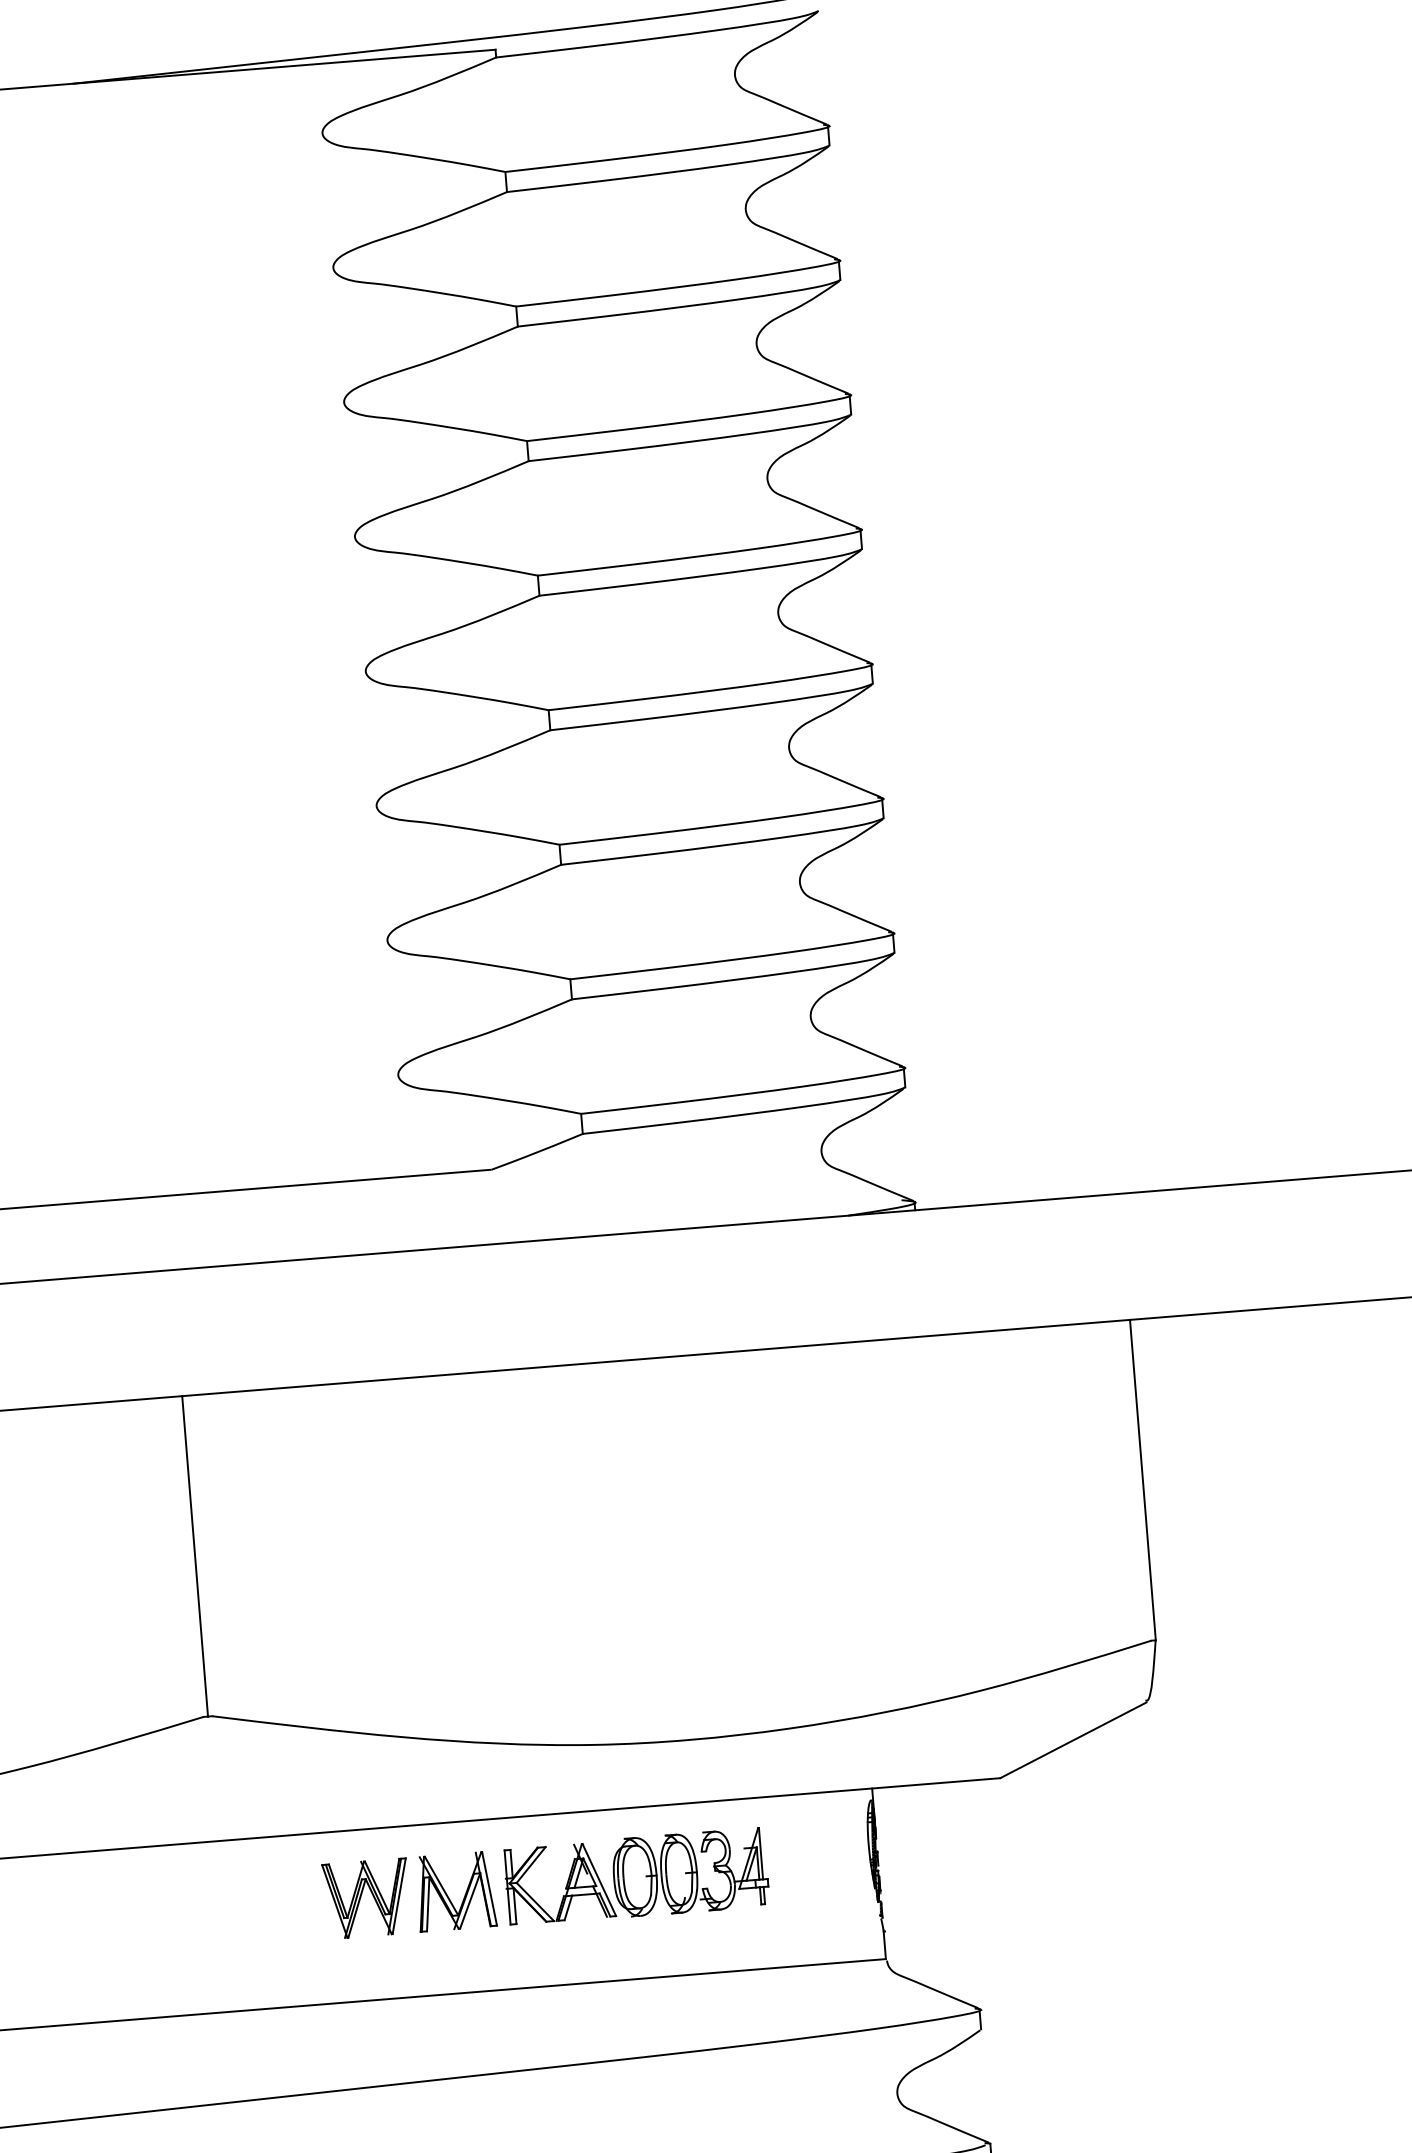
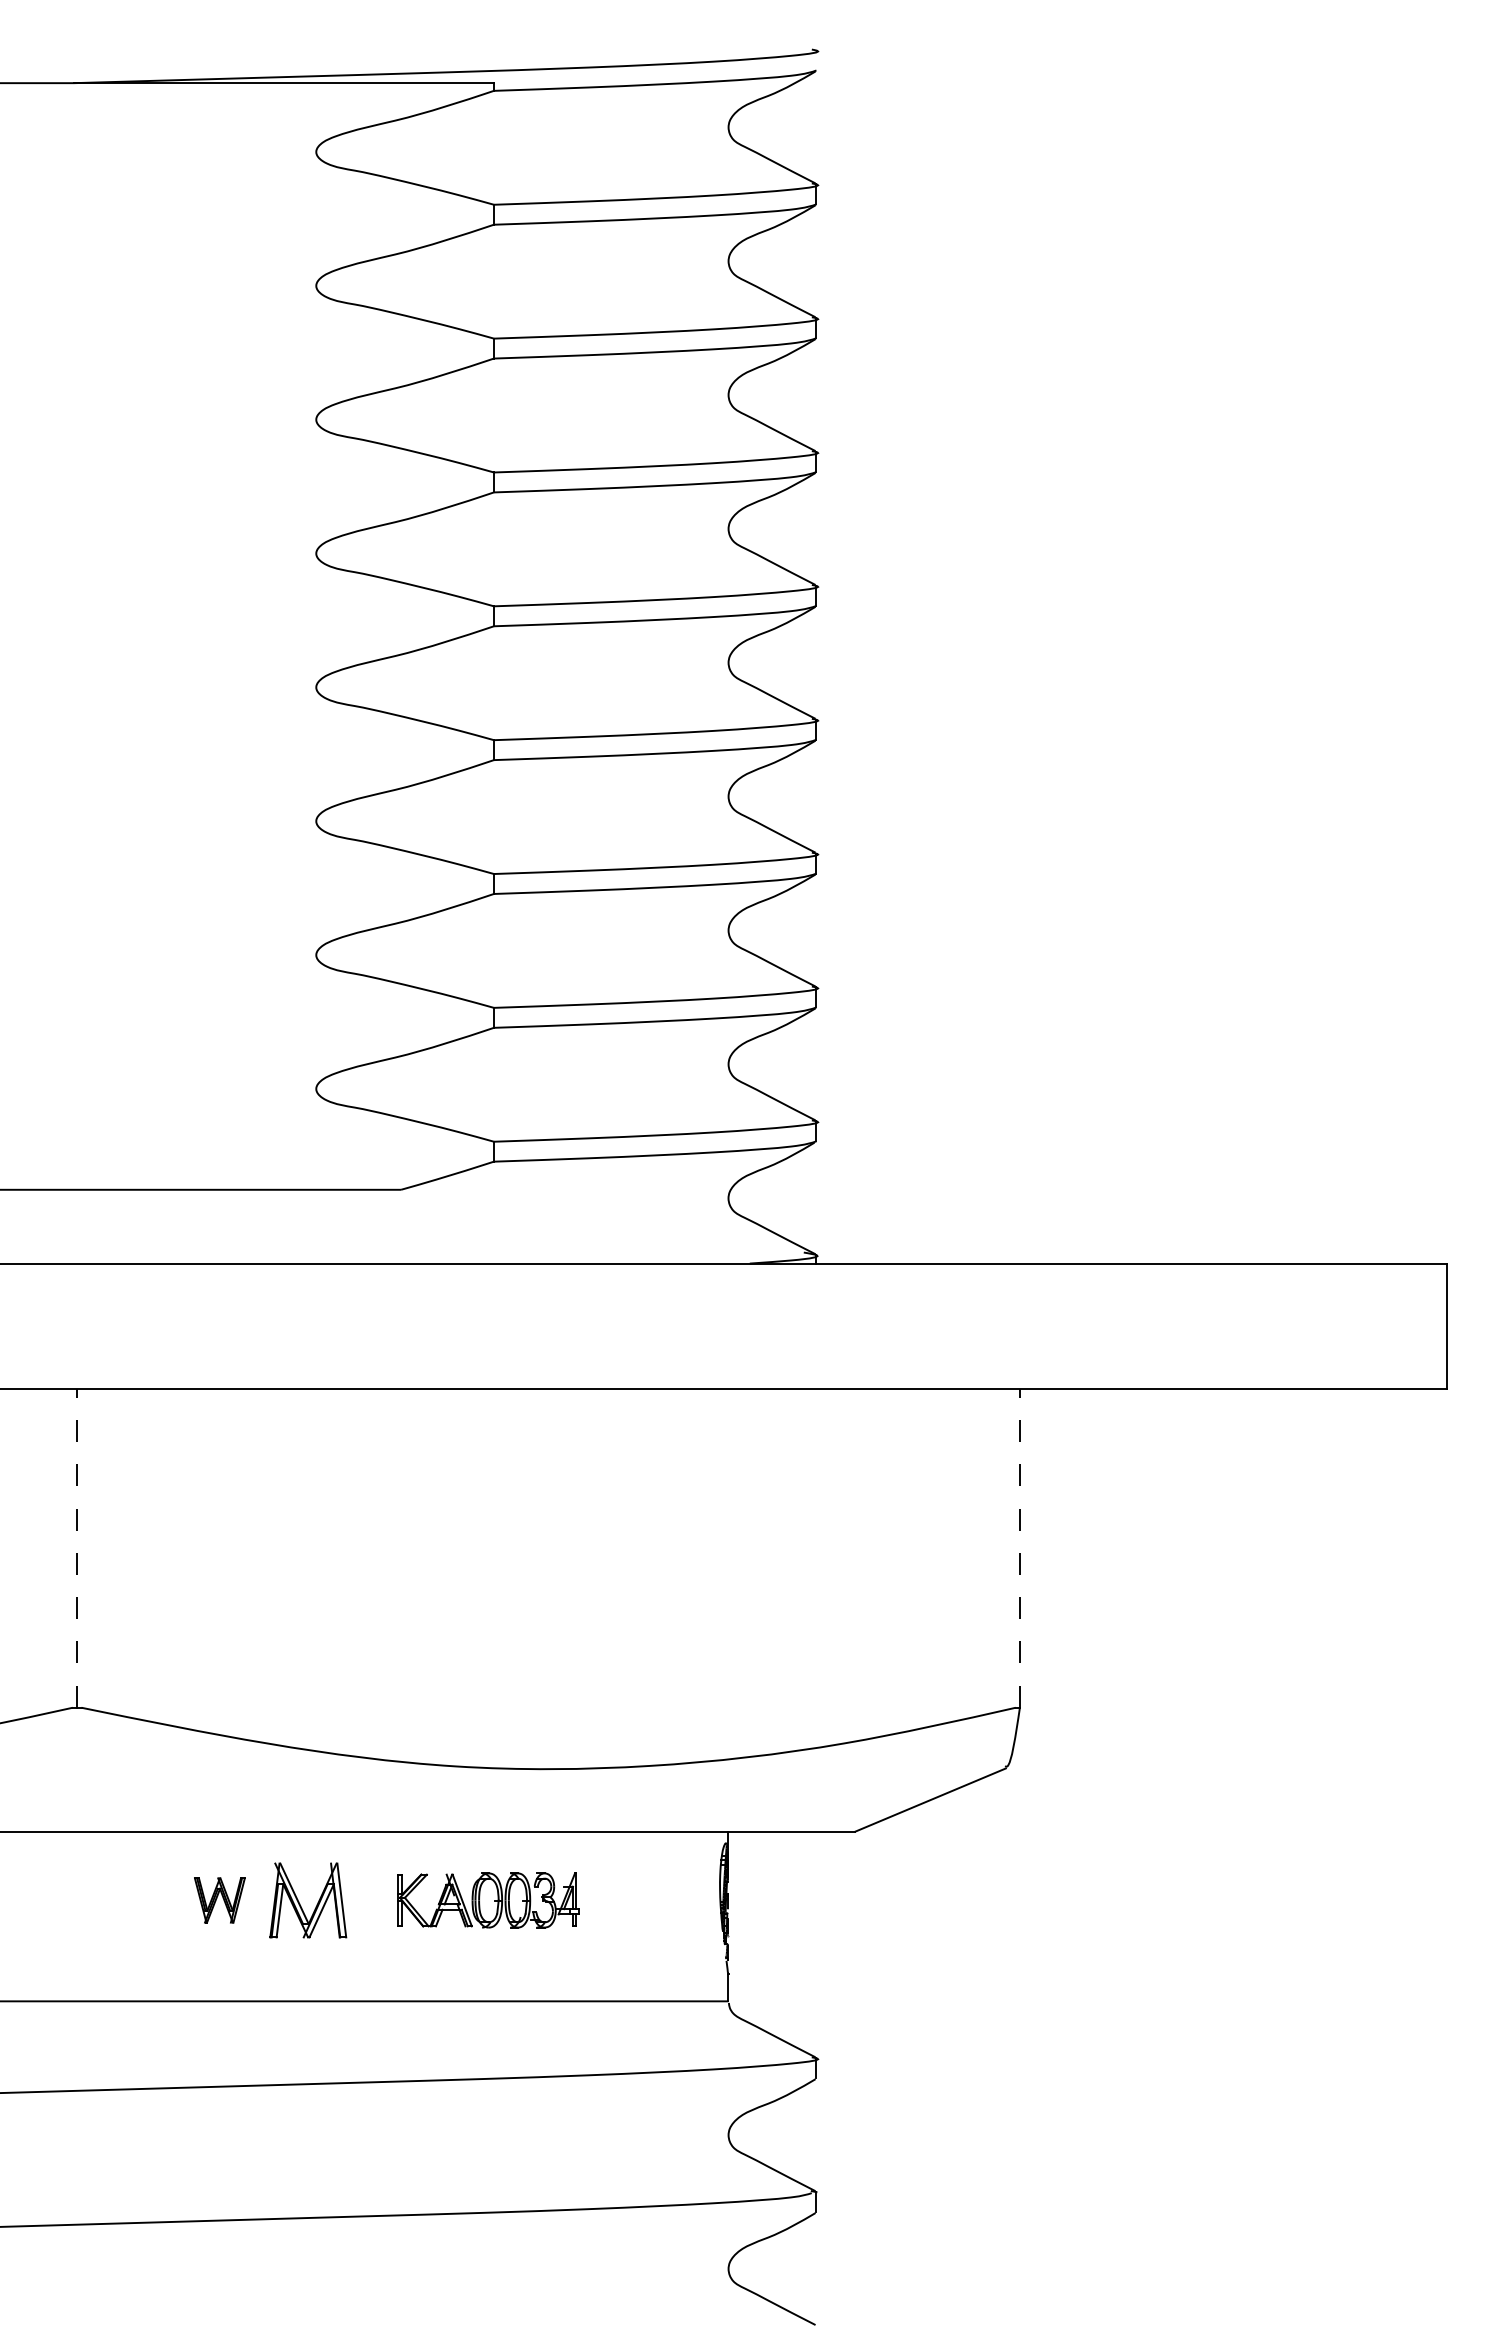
line: (1143, 1479) -> (1020, 1547), solid -> dashed
line: (195, 1555) -> (77, 1547), solid -> dashed
part: (637, 1877) -> (488, 1900), size x0.7
part: (366, 1898) -> (219, 1900), size x0.6

